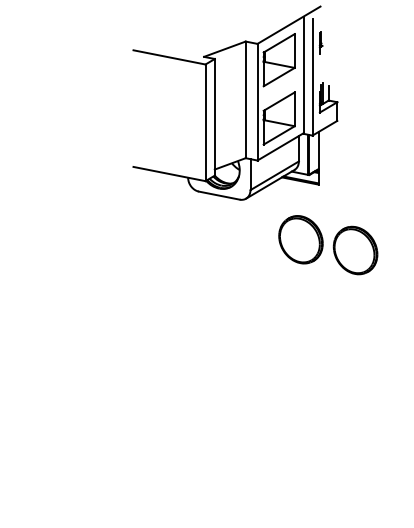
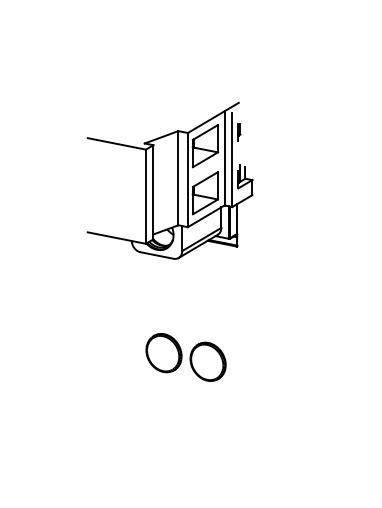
part: (327, 245) -> (185, 357), moved

